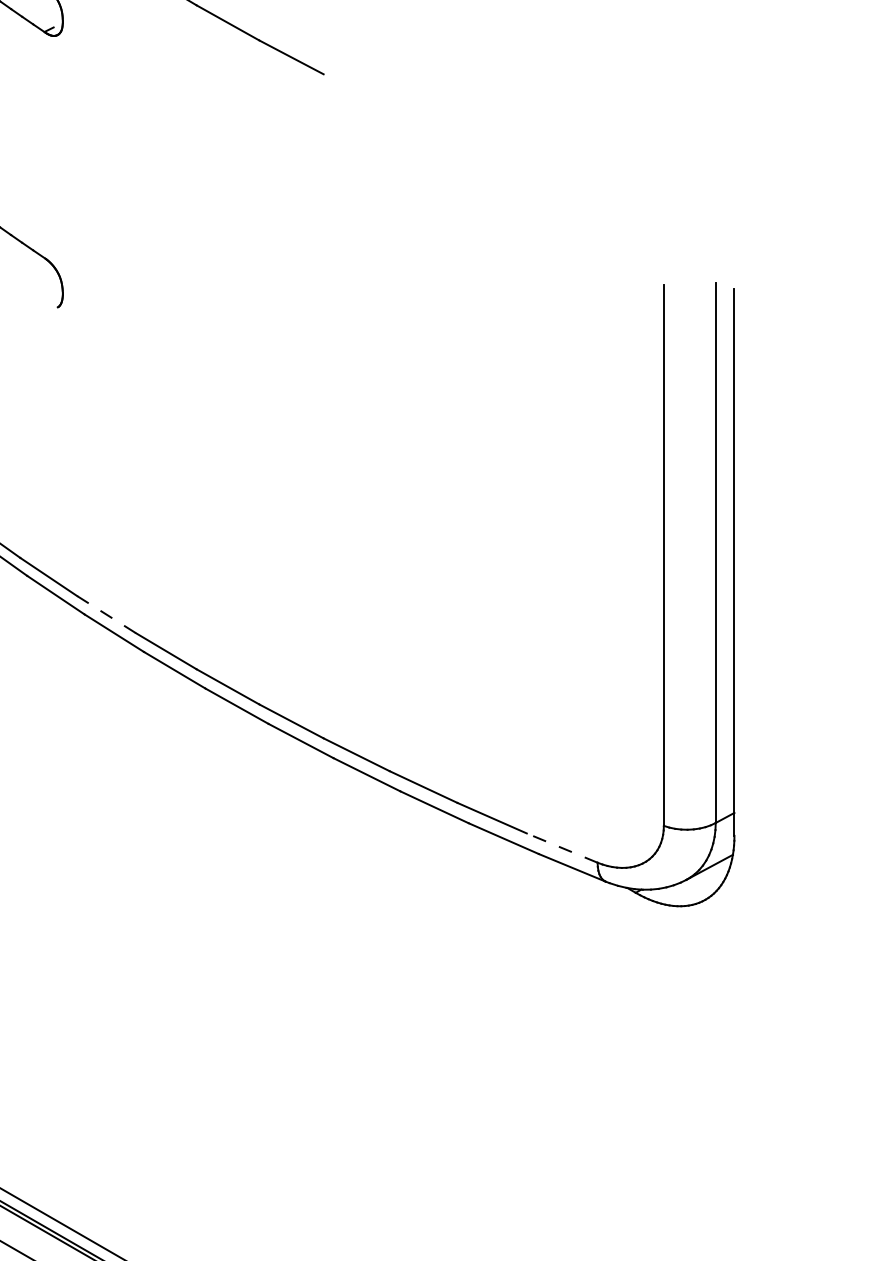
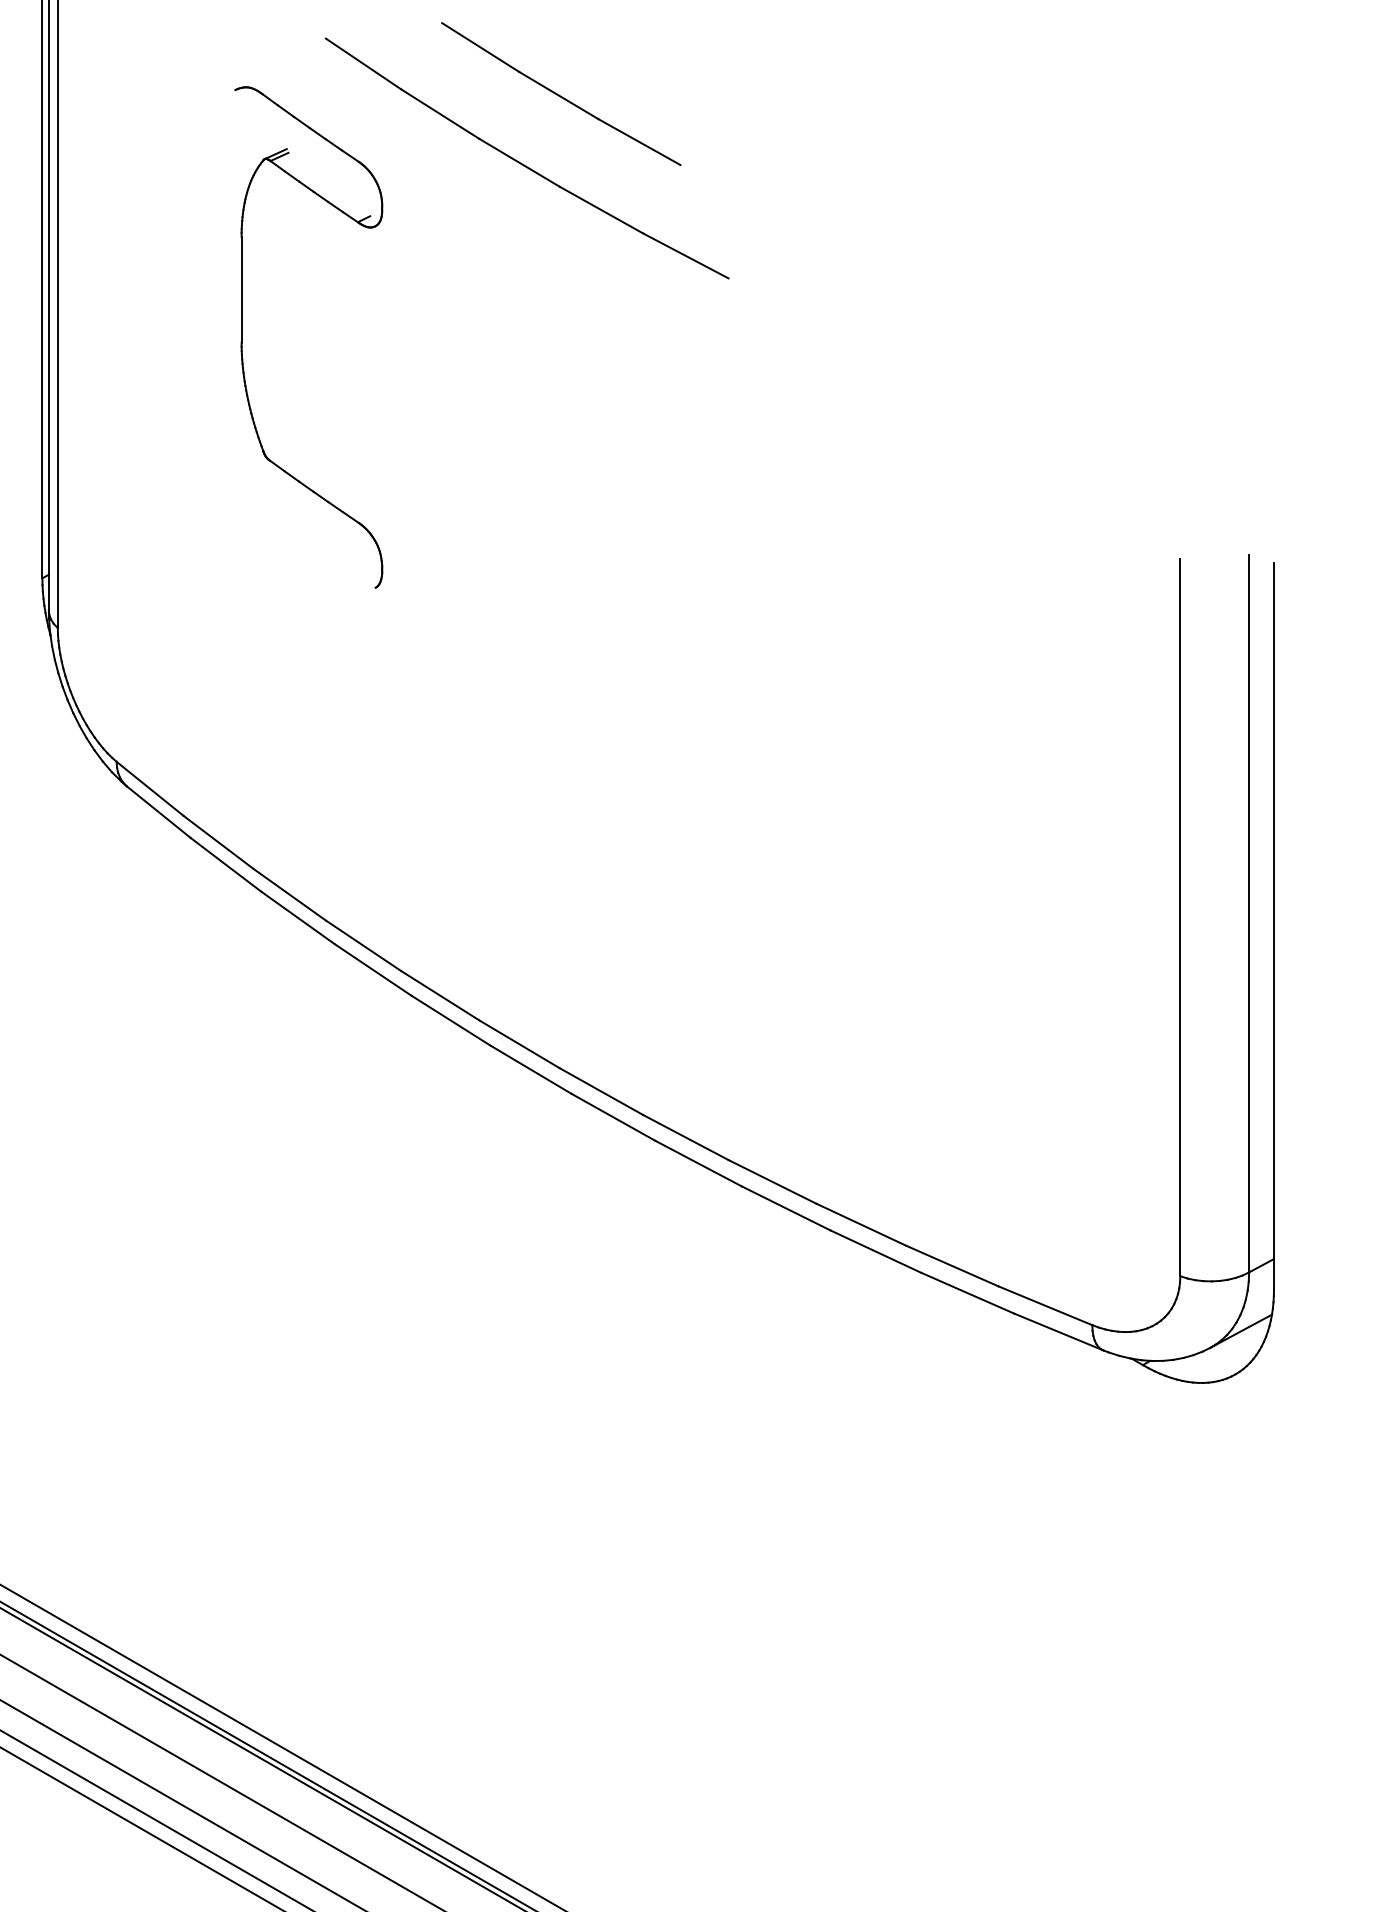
line: (105, 614) -> (439, 995), dashed -> solid
line: (562, 847) -> (1045, 1305), dashed -> solid

